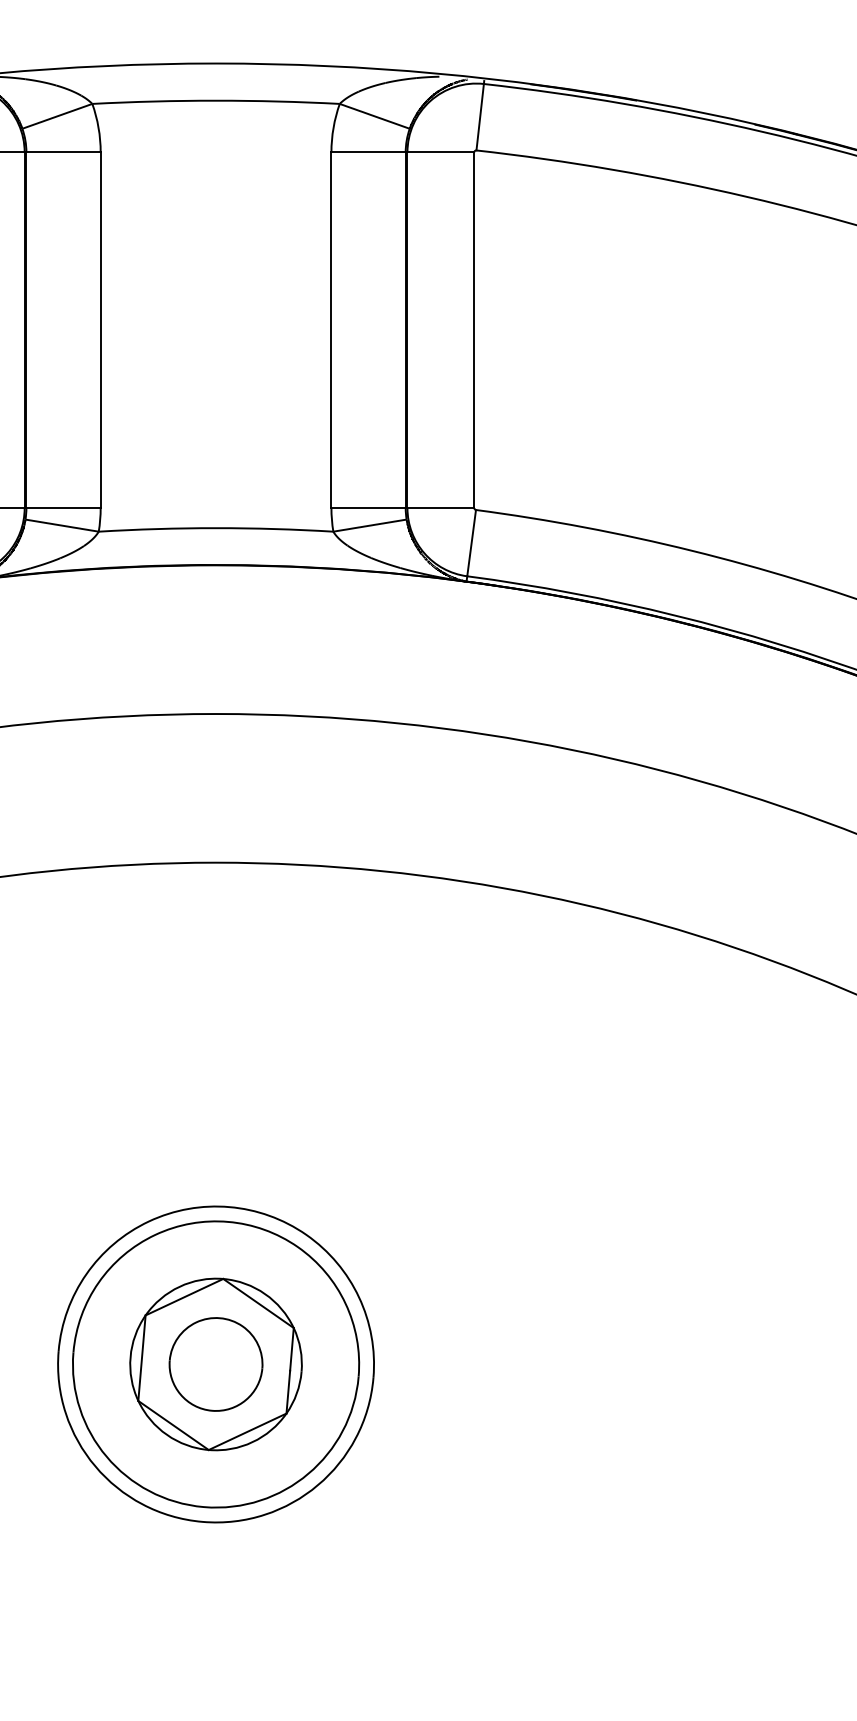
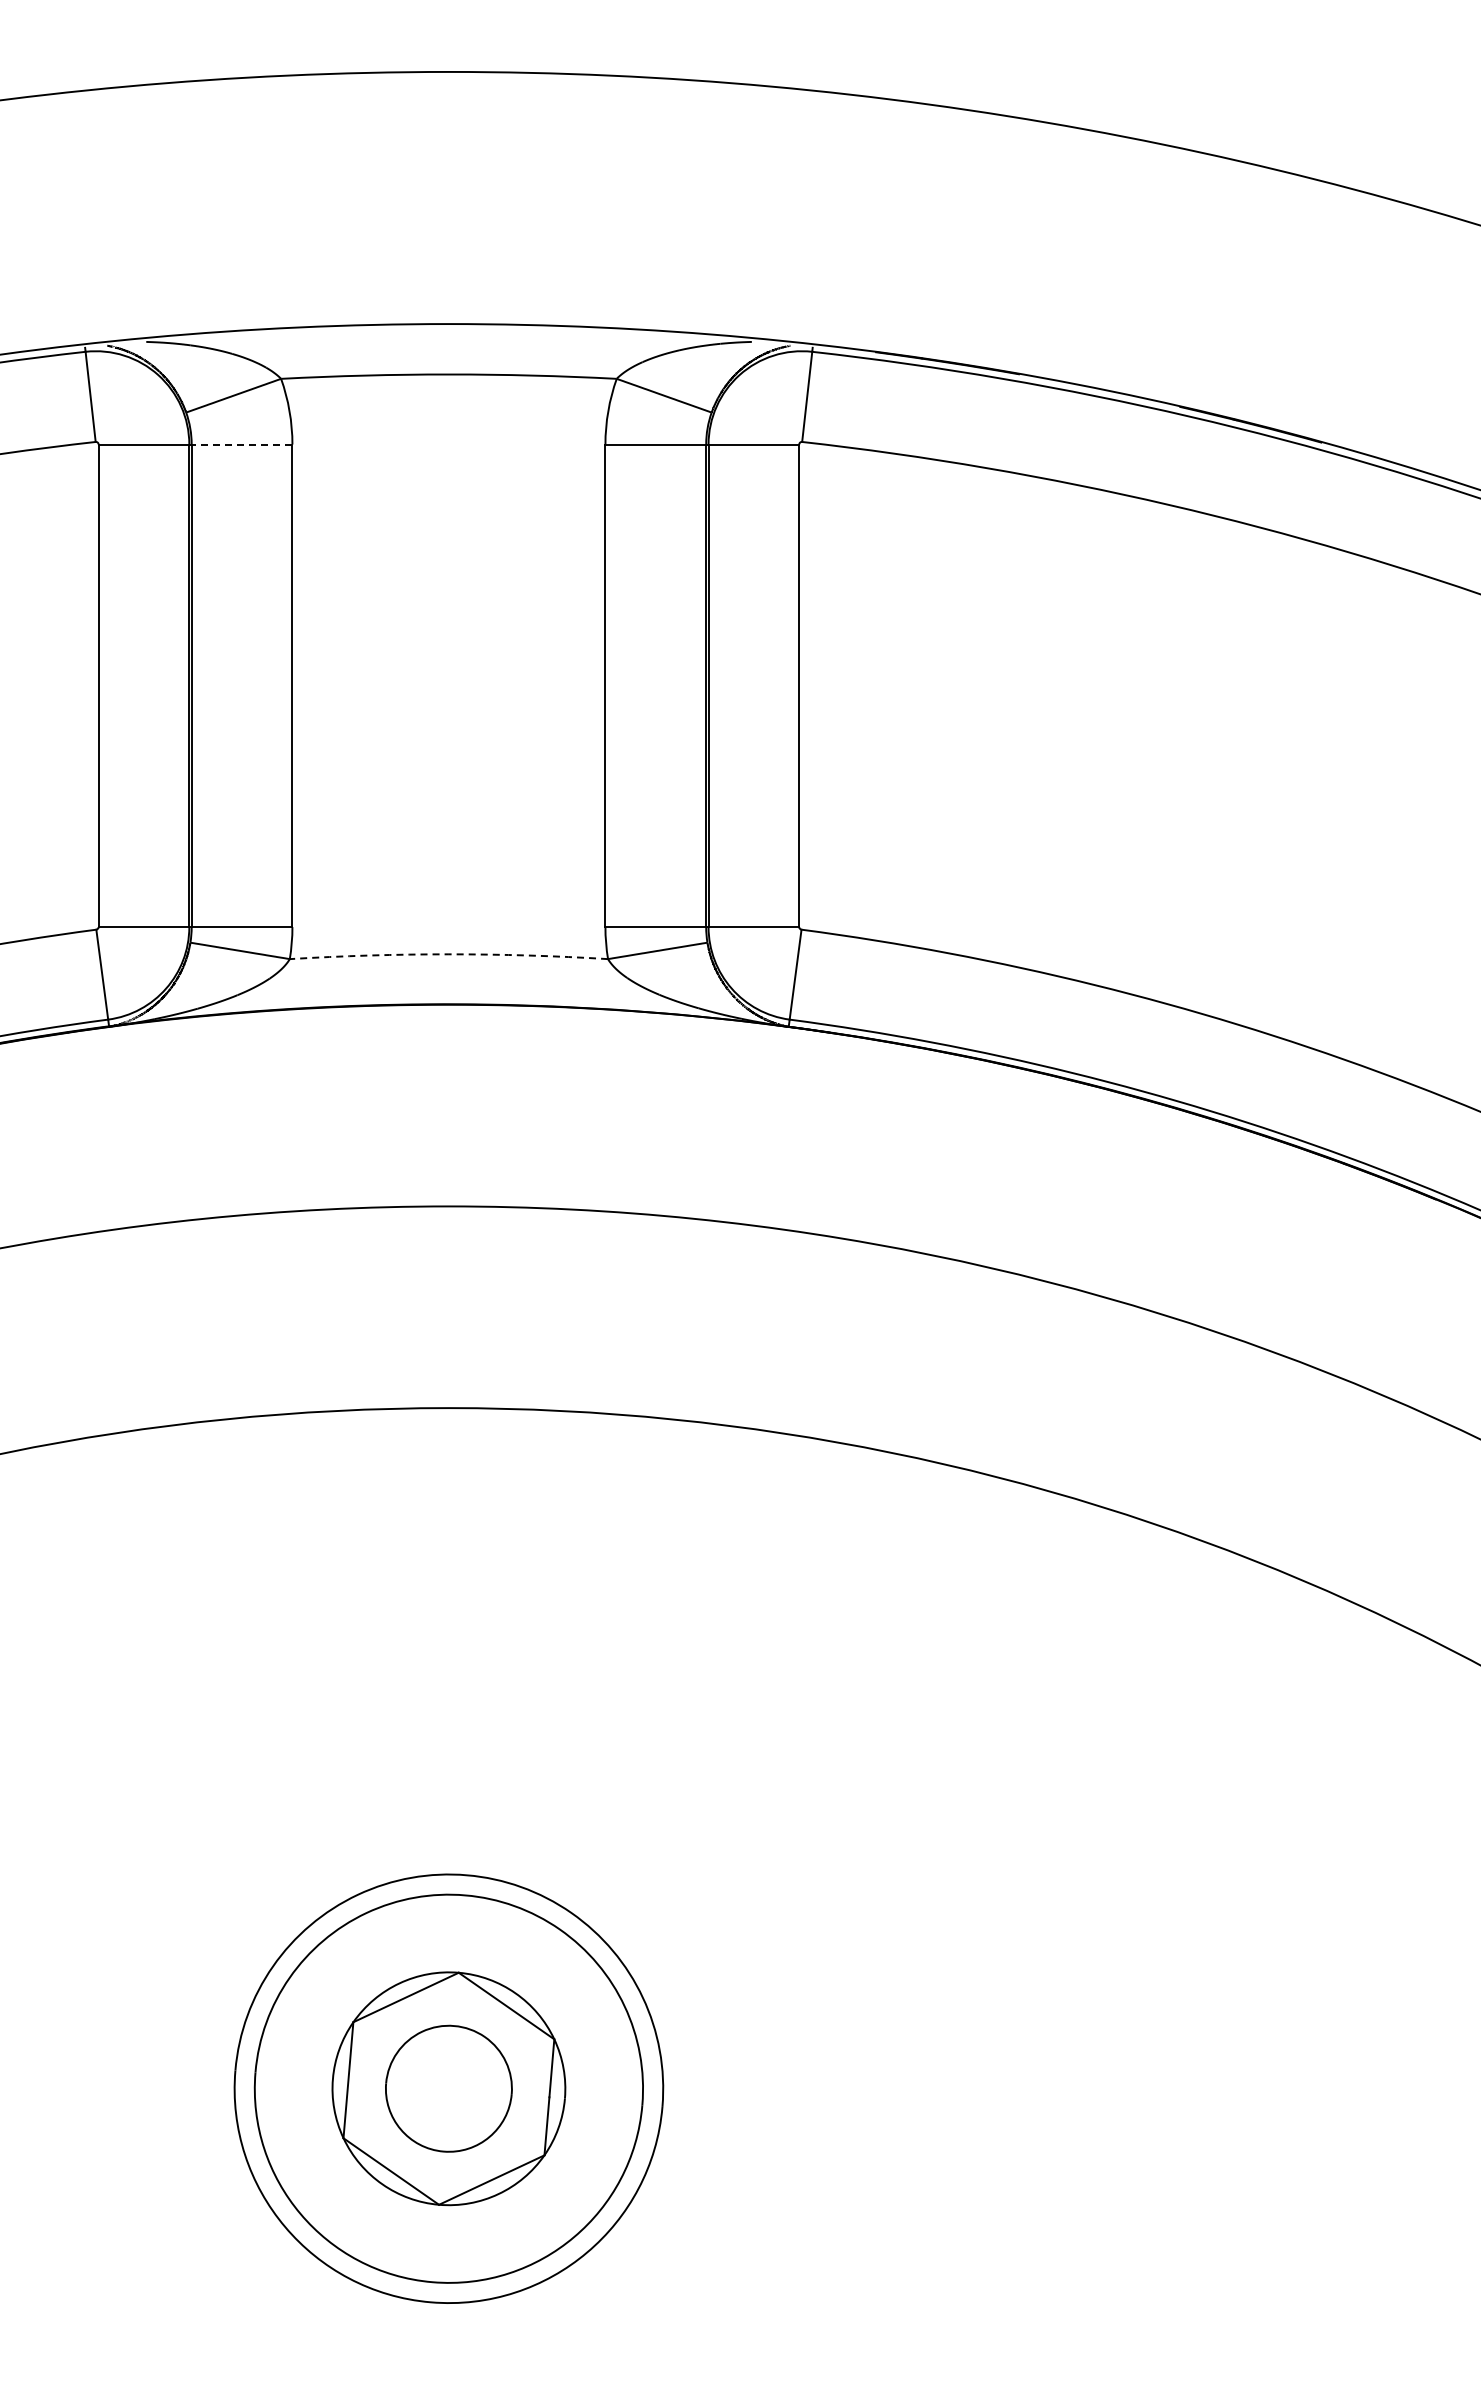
line: (63, 152) -> (241, 444), solid -> dashed
arc: (215, 528) -> (448, 954), solid -> dashed

